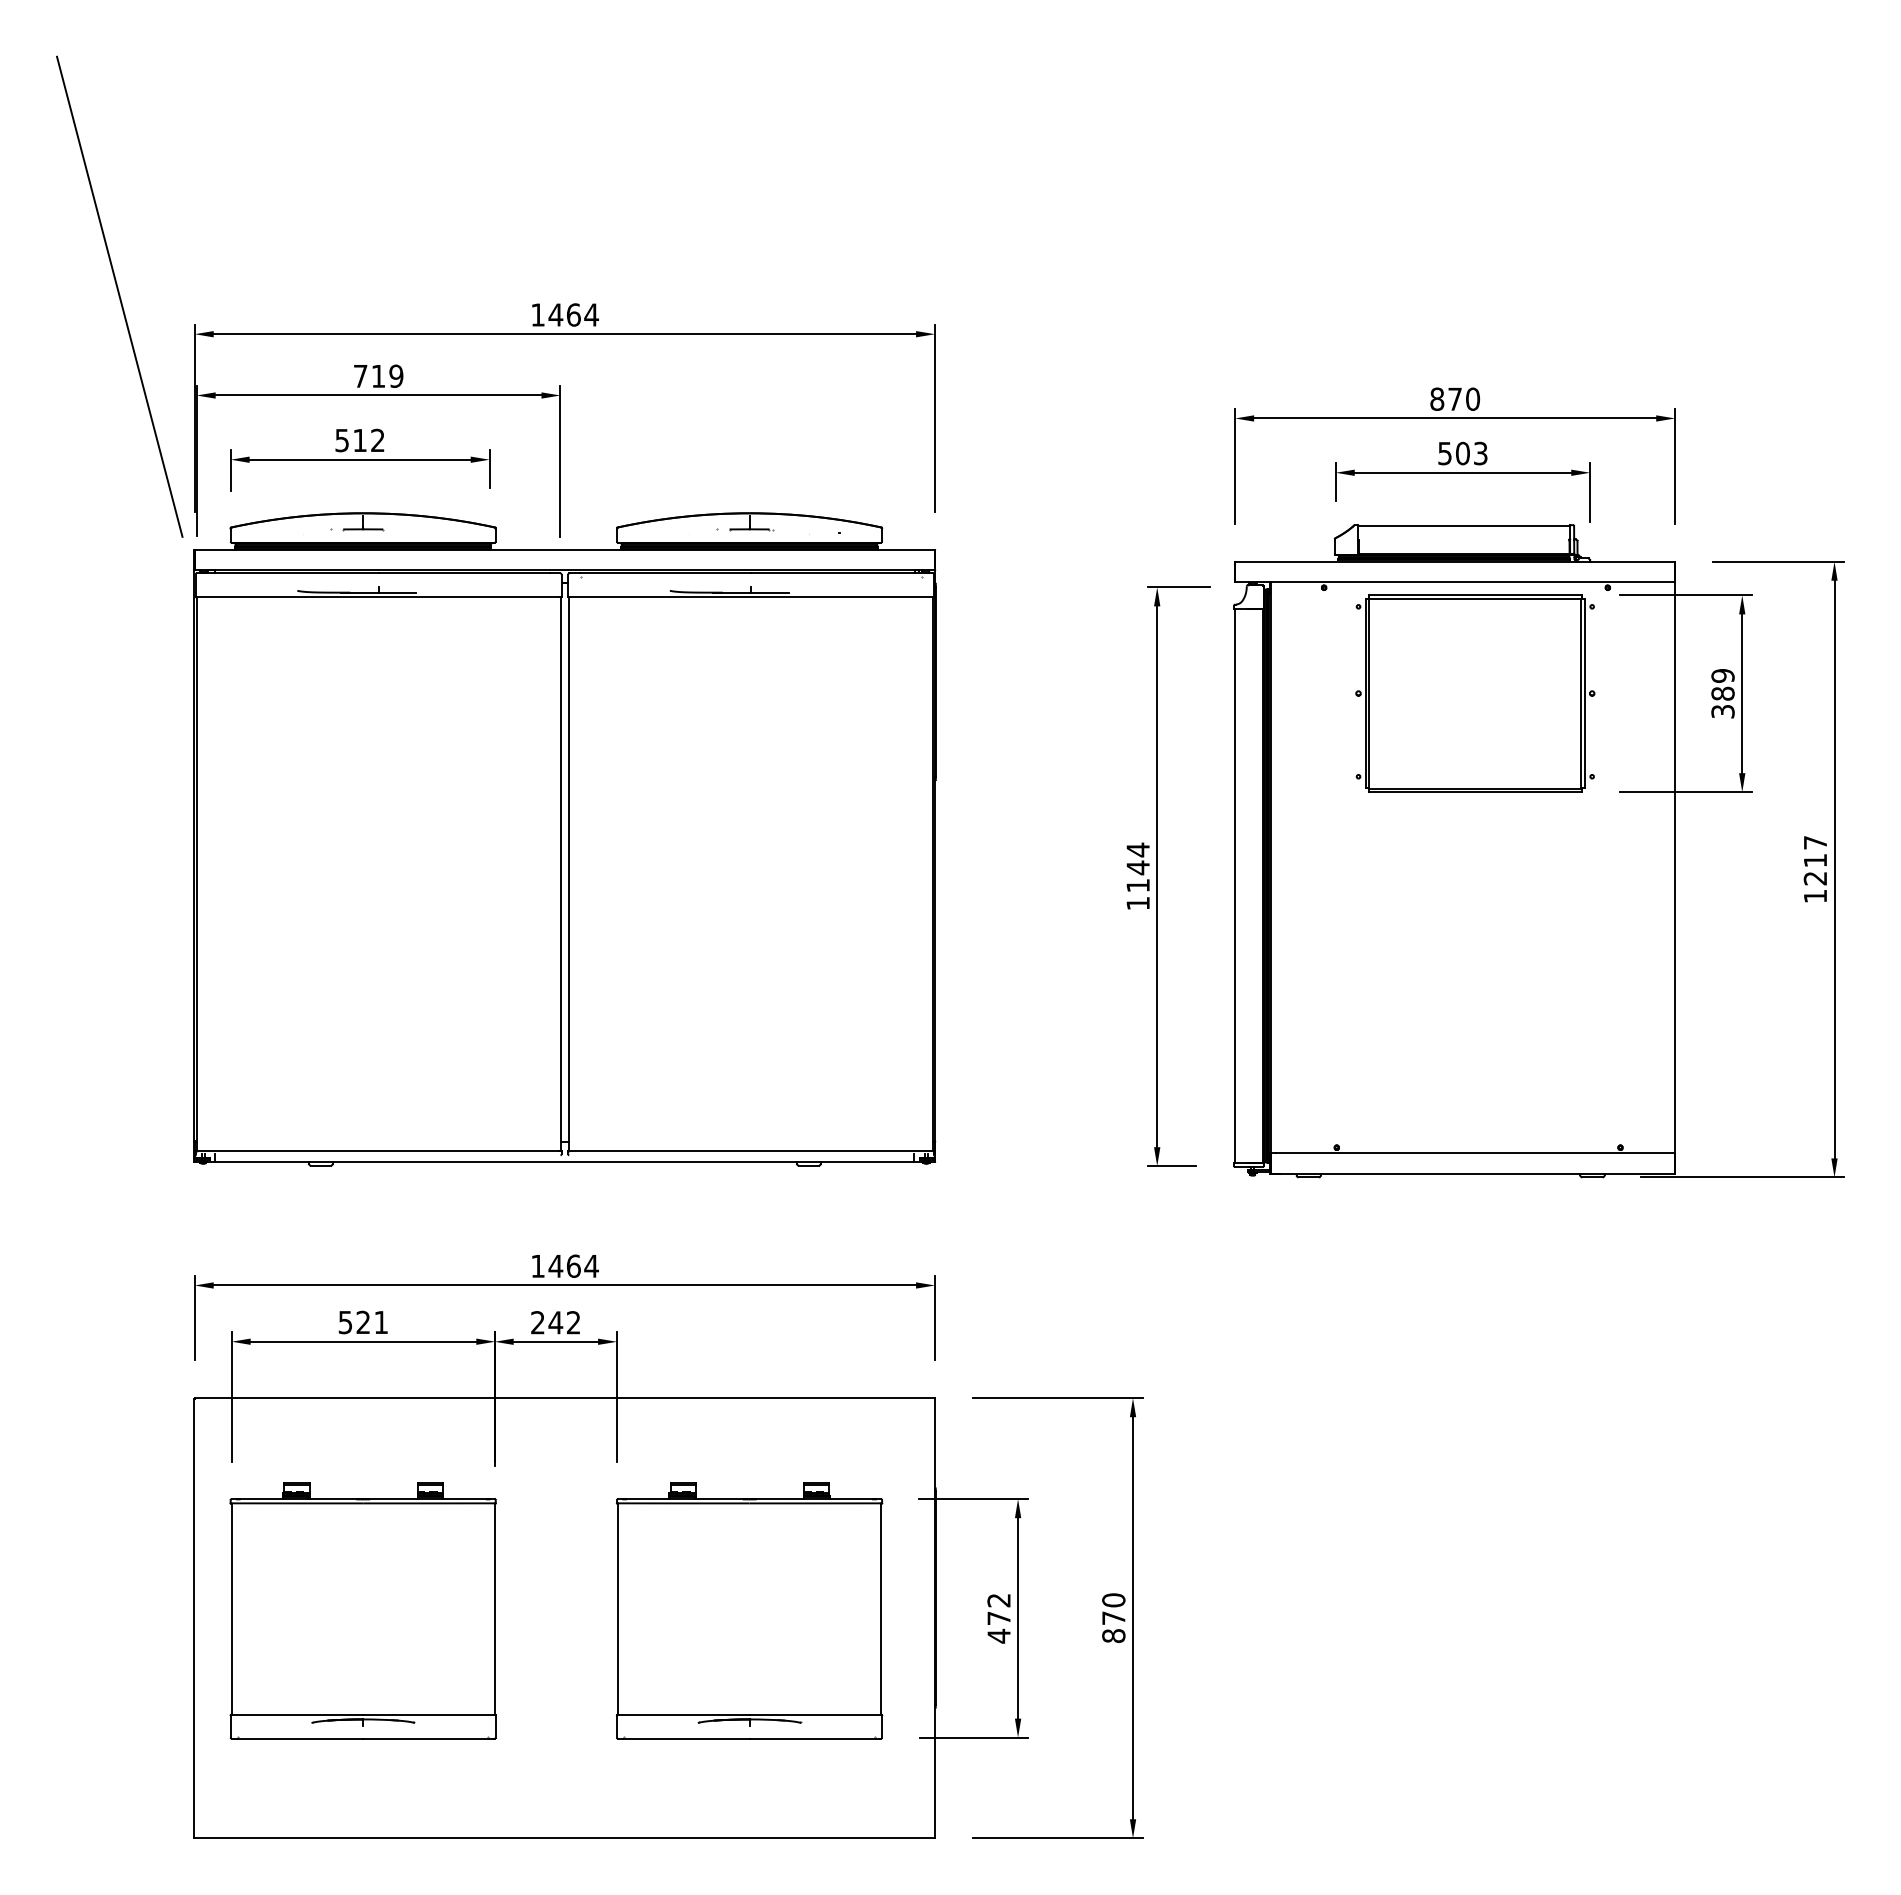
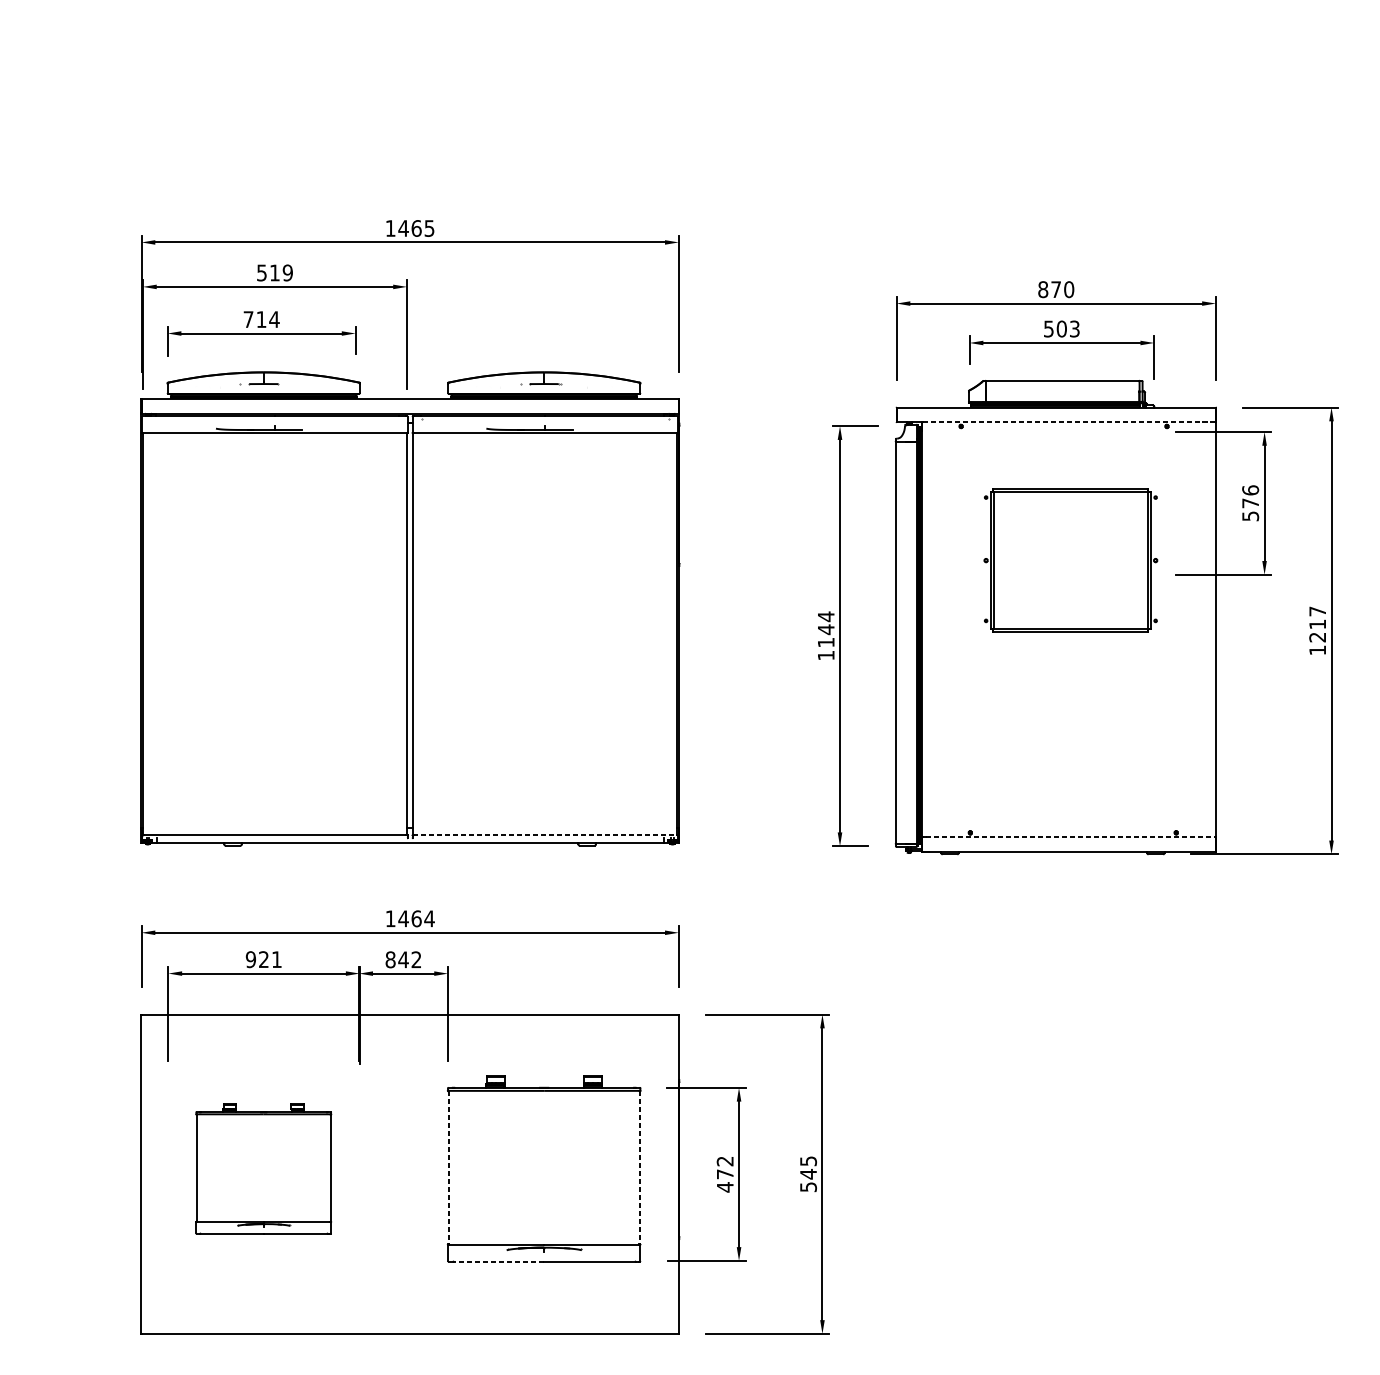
line: (119, 296) -> (86, 215), removed
text: (591, 314) -> (429, 228), 1464 -> 1465
text: (360, 376) -> (261, 273), 719 -> 519
text: (360, 440) -> (261, 319), 512 -> 714
line: (1472, 582) -> (1068, 422), solid -> dashed
text: (1722, 692) -> (1250, 502), 389 -> 576
part: (1475, 693) -> (1070, 560), moved
line: (751, 1151) -> (545, 835), solid -> dashed
line: (1475, 1153) -> (1070, 836), solid -> dashed
text: (345, 1321) -> (250, 958), 521 -> 921
text: (537, 1322) -> (390, 959), 242 -> 842
line: (617, 1609) -> (448, 1167), solid -> dashed
line: (881, 1609) -> (639, 1167), solid -> dashed
part: (362, 1610) -> (263, 1168), size x0.7
text: (1113, 1617) -> (808, 1173), 870 -> 545
line: (686, 1738) -> (498, 1261), solid -> dashed

